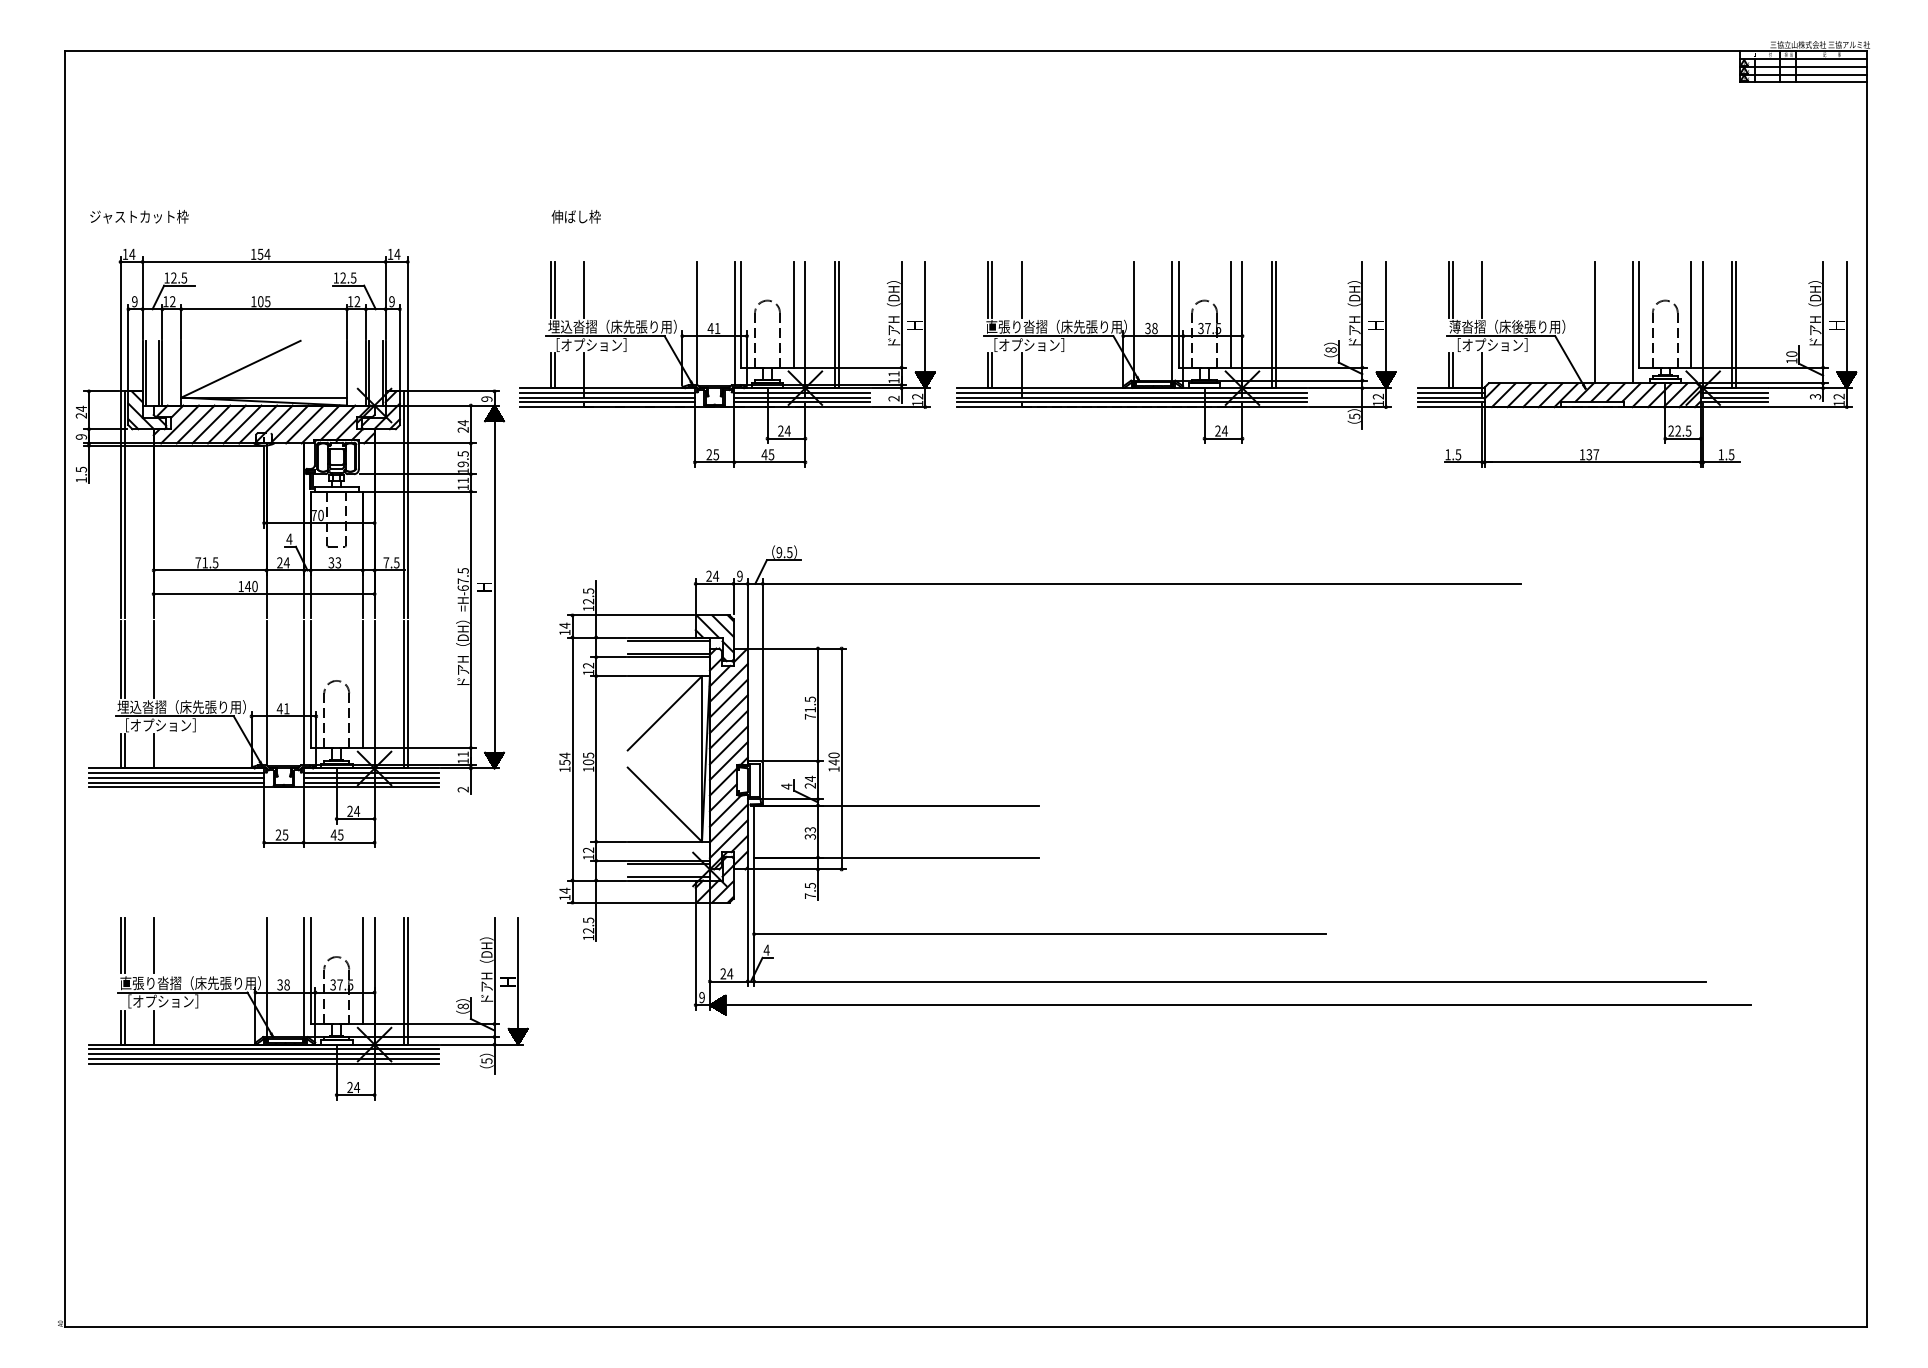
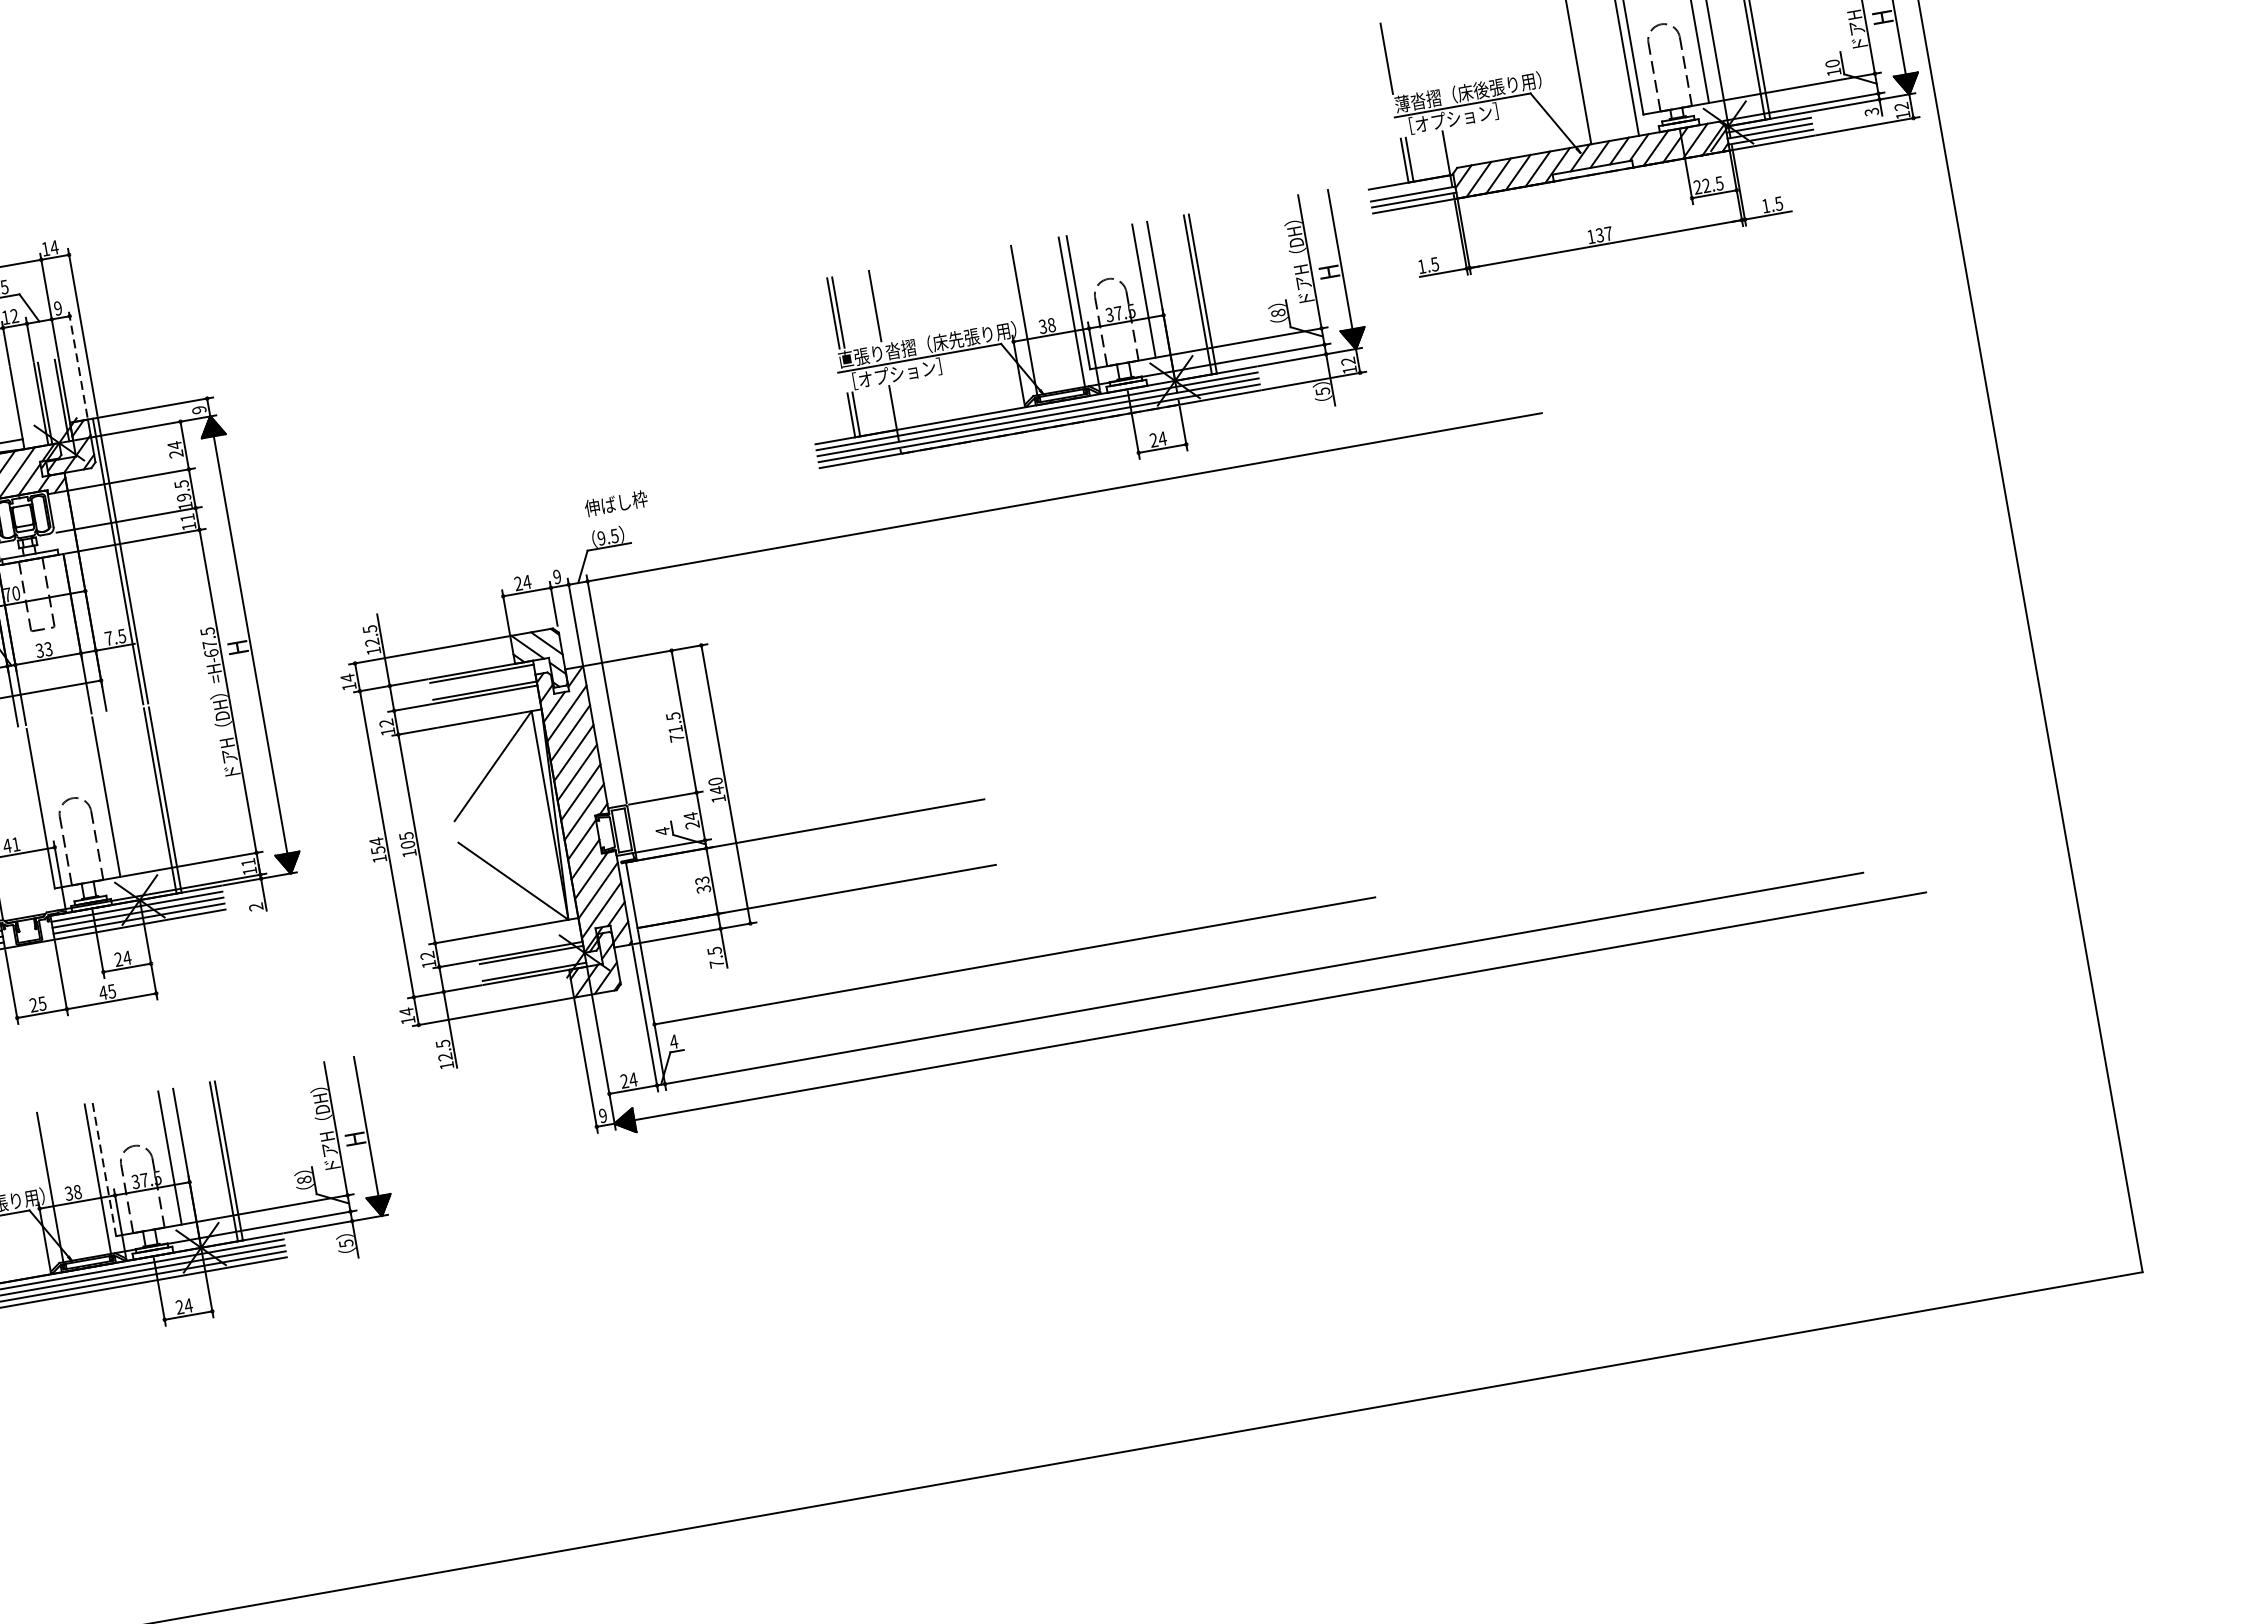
text: (575, 216) -> (615, 503), moved
line: (1453, 289) -> (1392, 57), removed
line: (1482, 289) -> (1428, 50), removed
line: (399, 347) -> (77, 364), solid -> dashed
part: (1176, 352) -> (1084, 350), moved
part: (727, 364) -> (494, 312), removed
line: (1450, 392) -> (1411, 187), removed
line: (304, 693) -> (34, 821), removed
line: (374, 694) -> (123, 806), removed
line: (310, 971) -> (104, 1169), solid -> dashed

